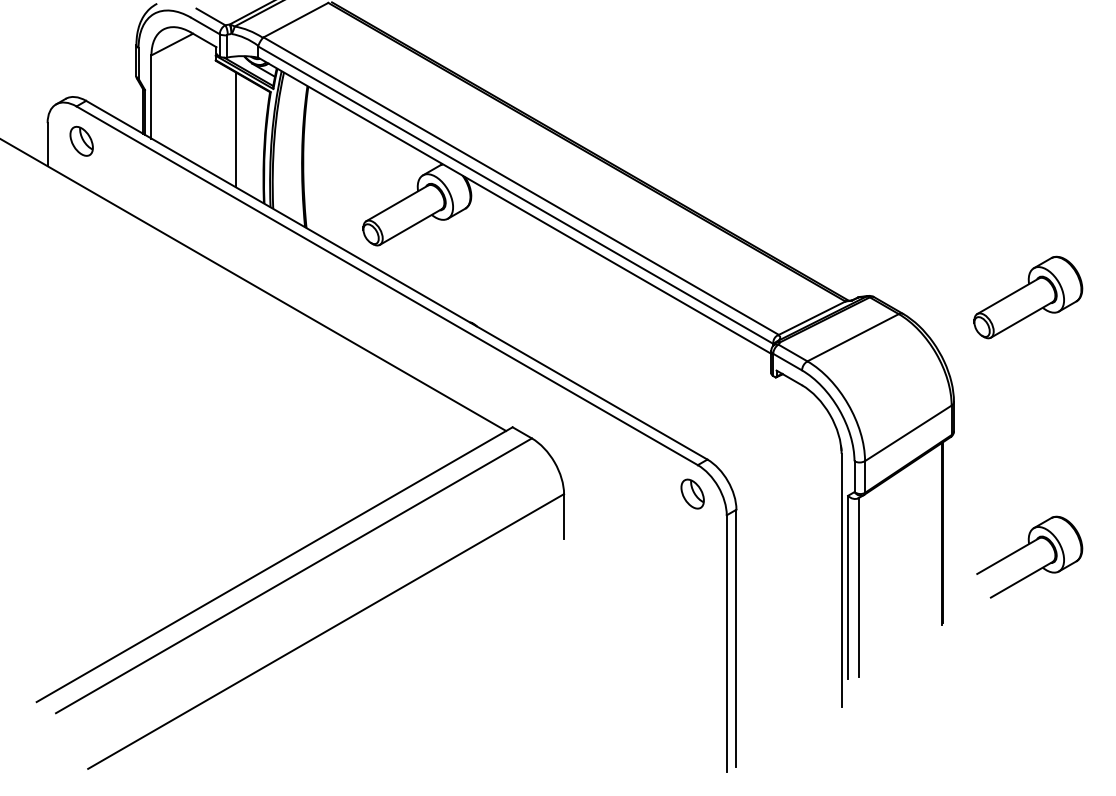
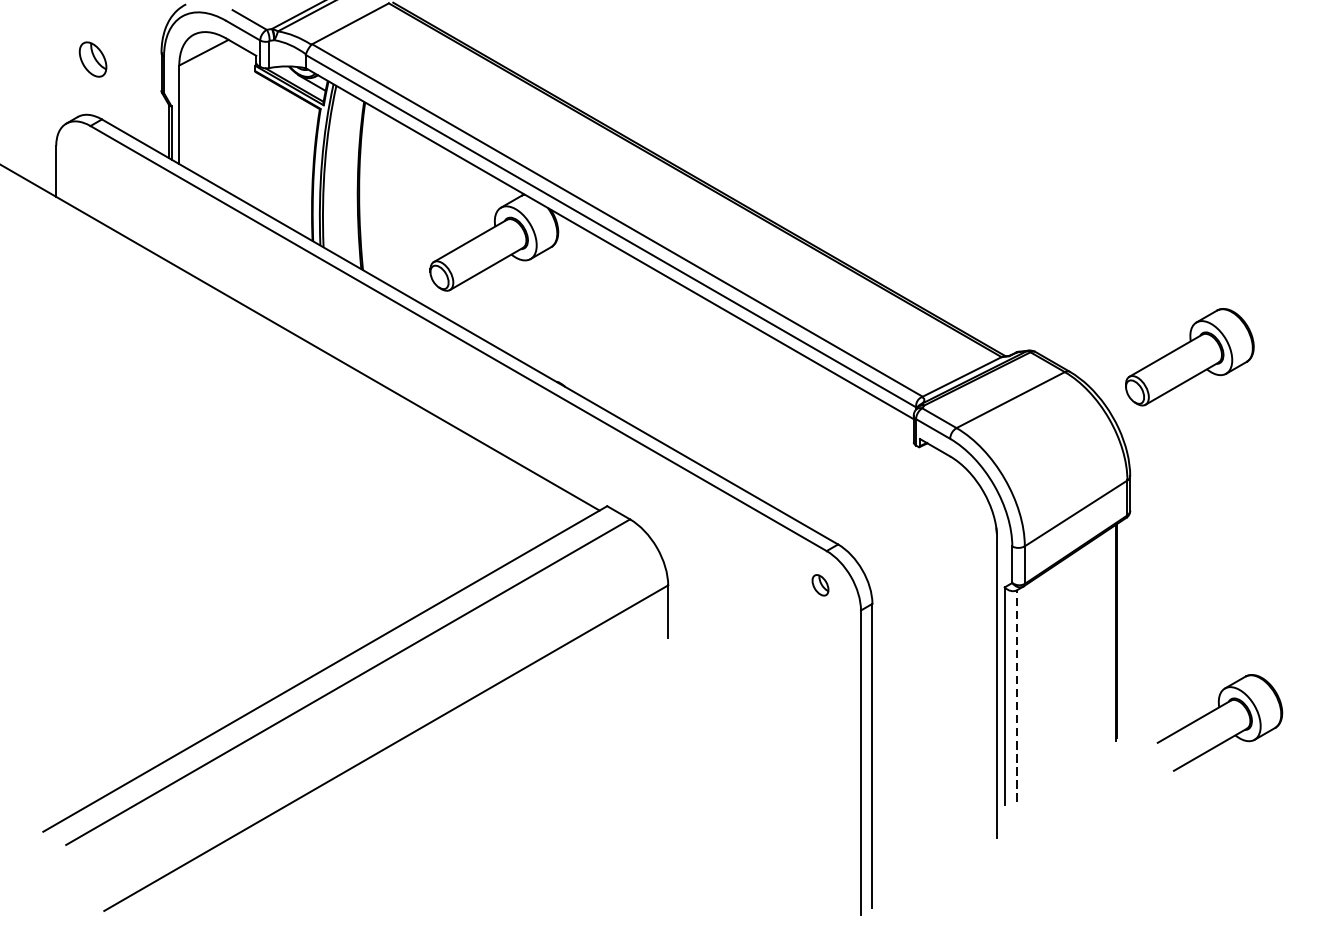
line: (236, 129) -> (280, 153), removed
part: (81, 140) -> (92, 58), moved
part: (1028, 297) -> (1190, 357), moved
part: (692, 493) -> (820, 584), size x0.6
part: (1025, 547) -> (1214, 711), moved
line: (858, 586) -> (1017, 694), solid -> dashed

